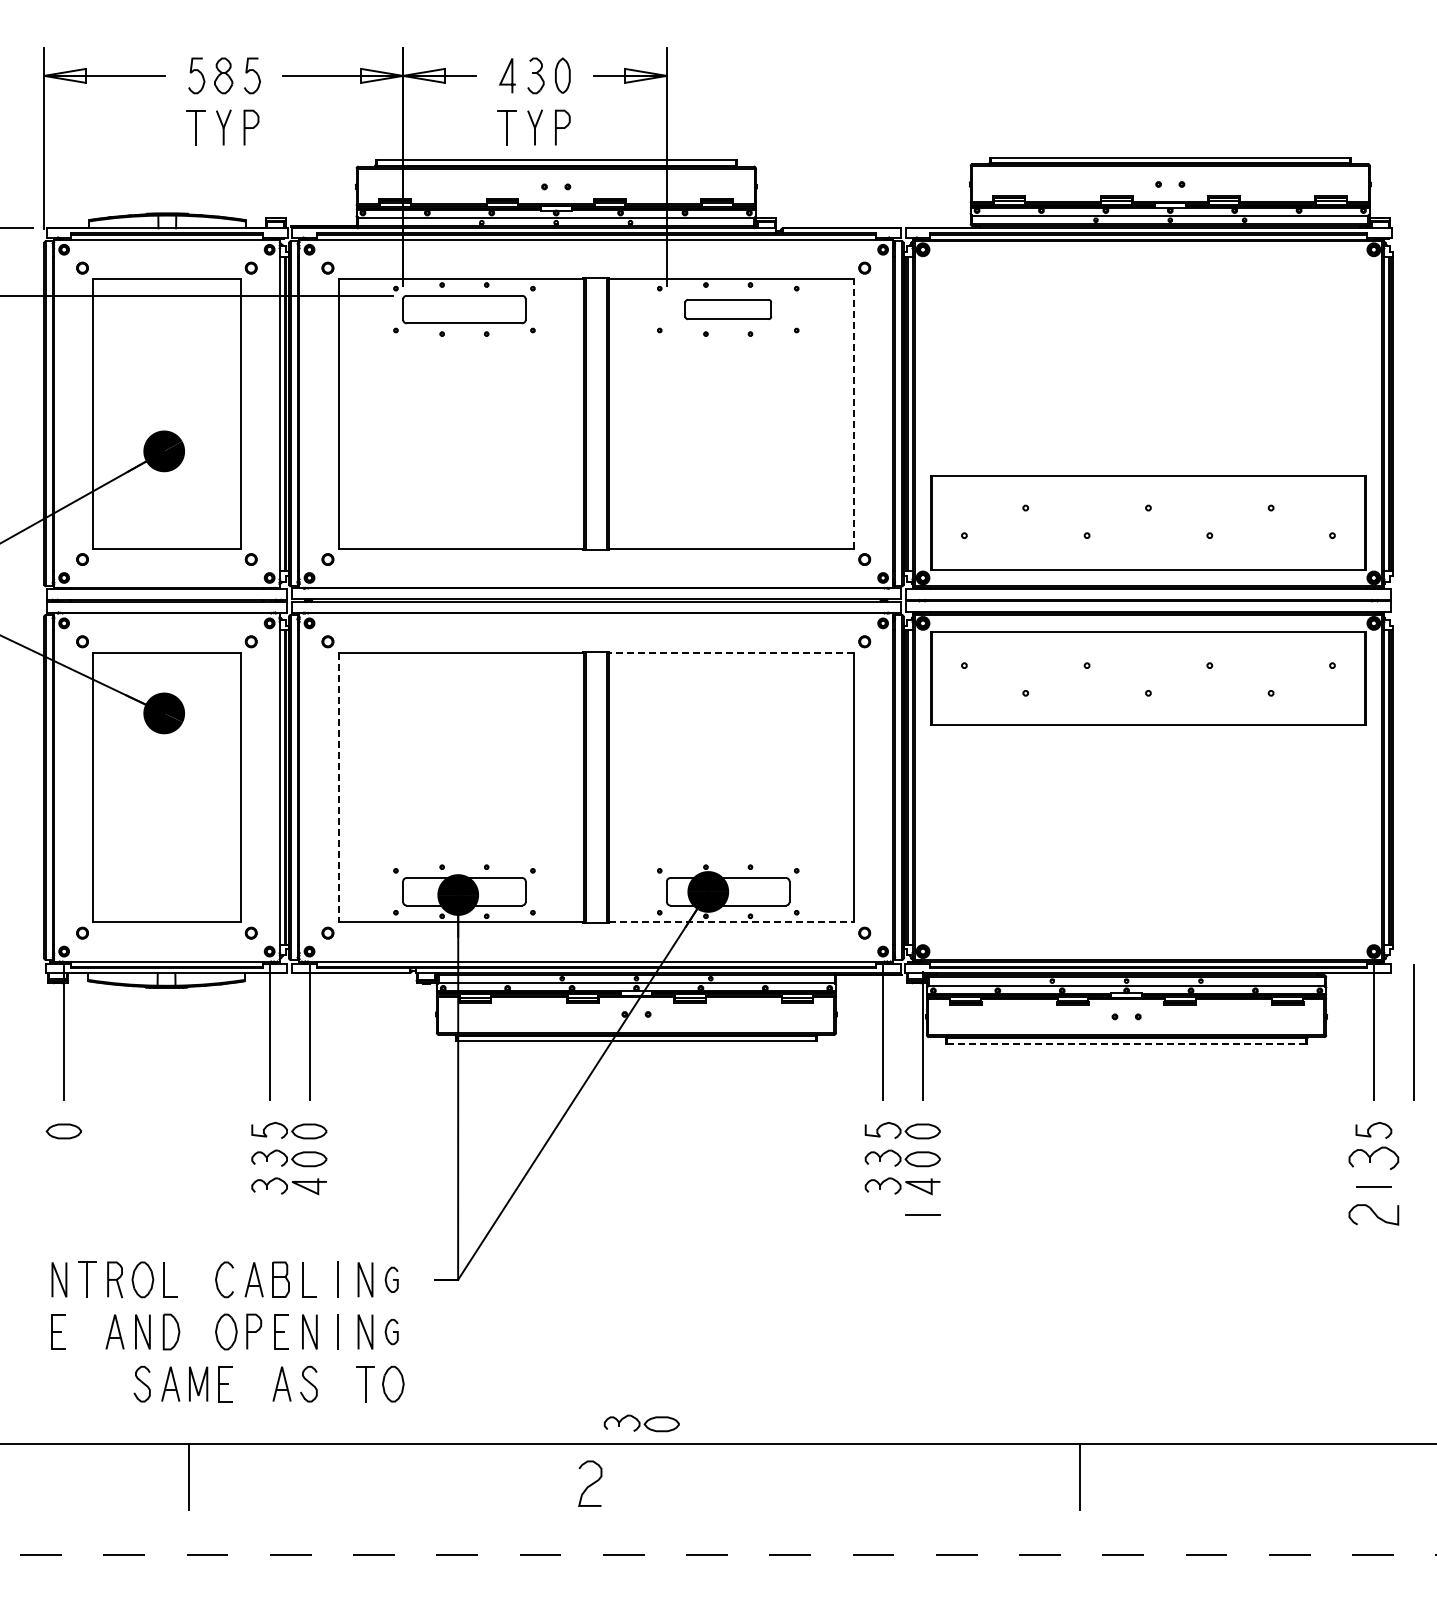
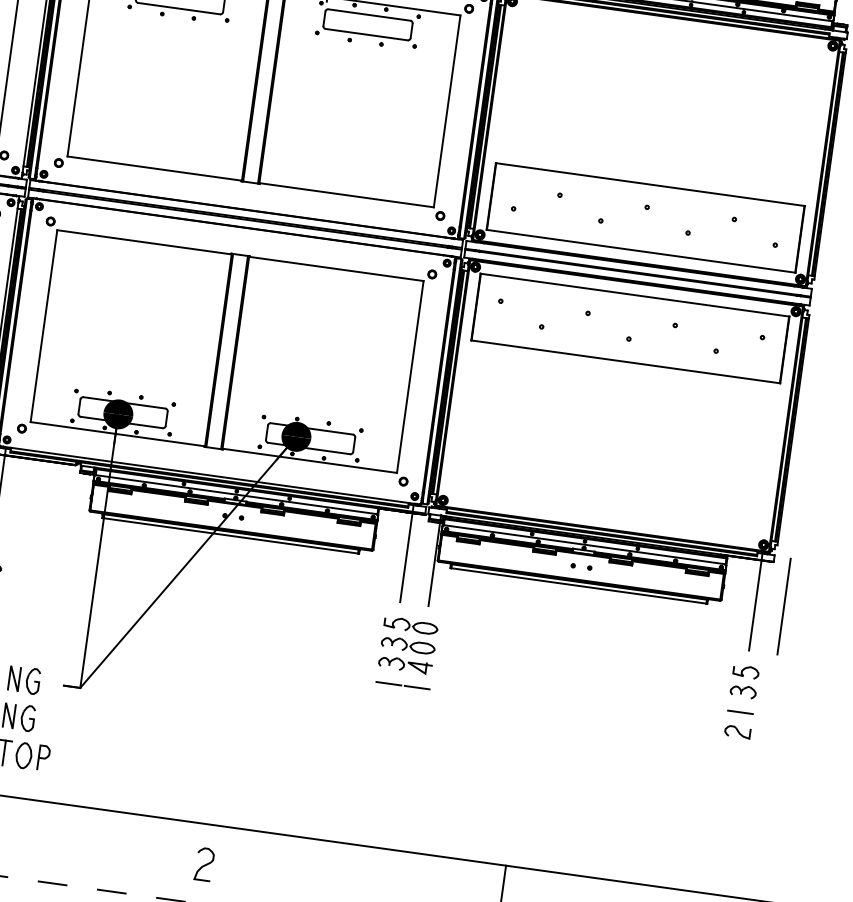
part: (728, 309) -> (368, 24), size x1.43
line: (854, 413) -> (447, 111), dashed -> solid
line: (731, 652) -> (336, 268), dashed -> solid
line: (338, 787) -> (43, 326), dashed -> solid
line: (732, 922) -> (310, 460), dashed -> solid
line: (1127, 1043) -> (579, 585), dashed -> solid
part: (1373, 1157) -> (743, 691), size x0.71
line: (882, 1214) -> (388, 683), added
part: (1373, 1214) -> (737, 731), size x0.71
part: (391, 1279) -> (32, 681), size x1.43
part: (391, 1331) -> (27, 718), size x1.43
curve: (420, 1383) -> (43, 757), added
part: (641, 1423) -> (196, 808), removed
part: (590, 1483) -> (204, 864), moved

